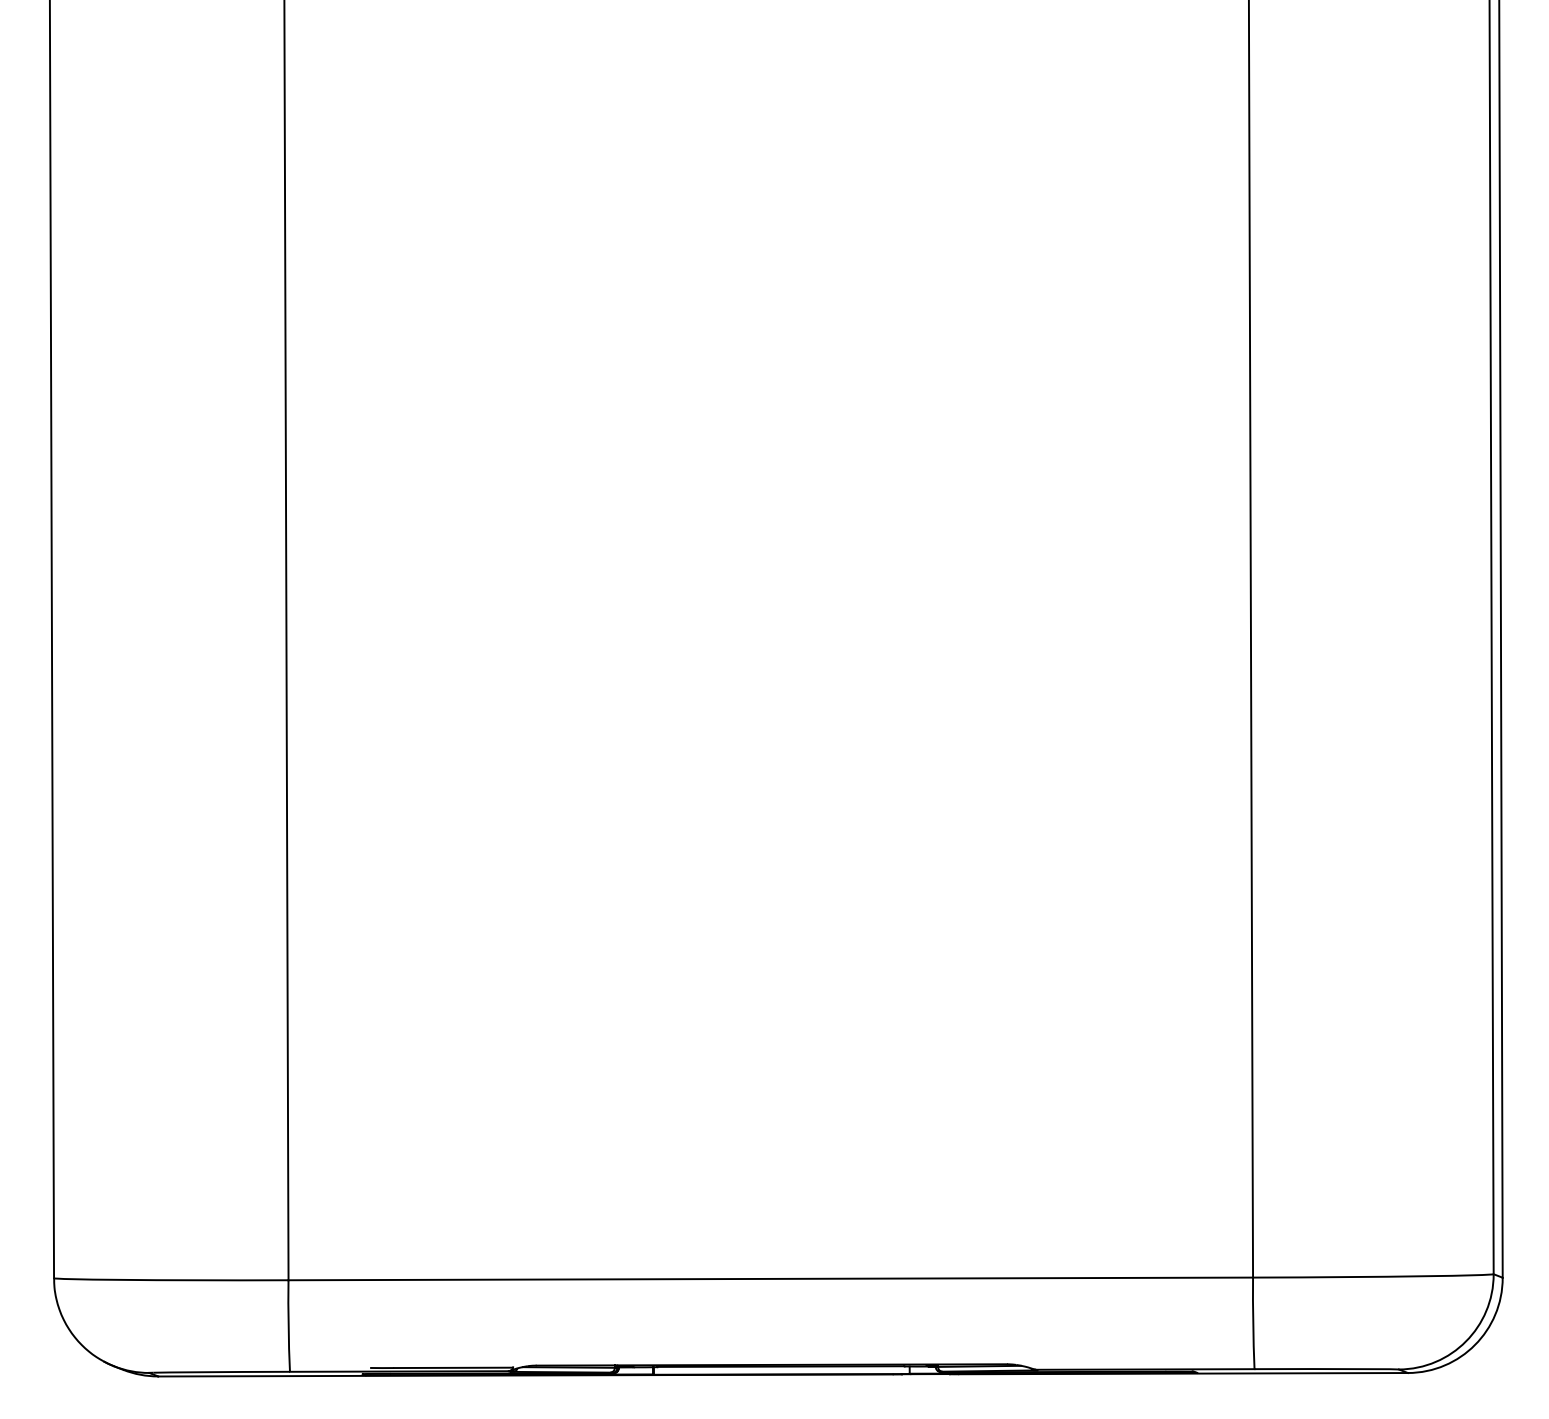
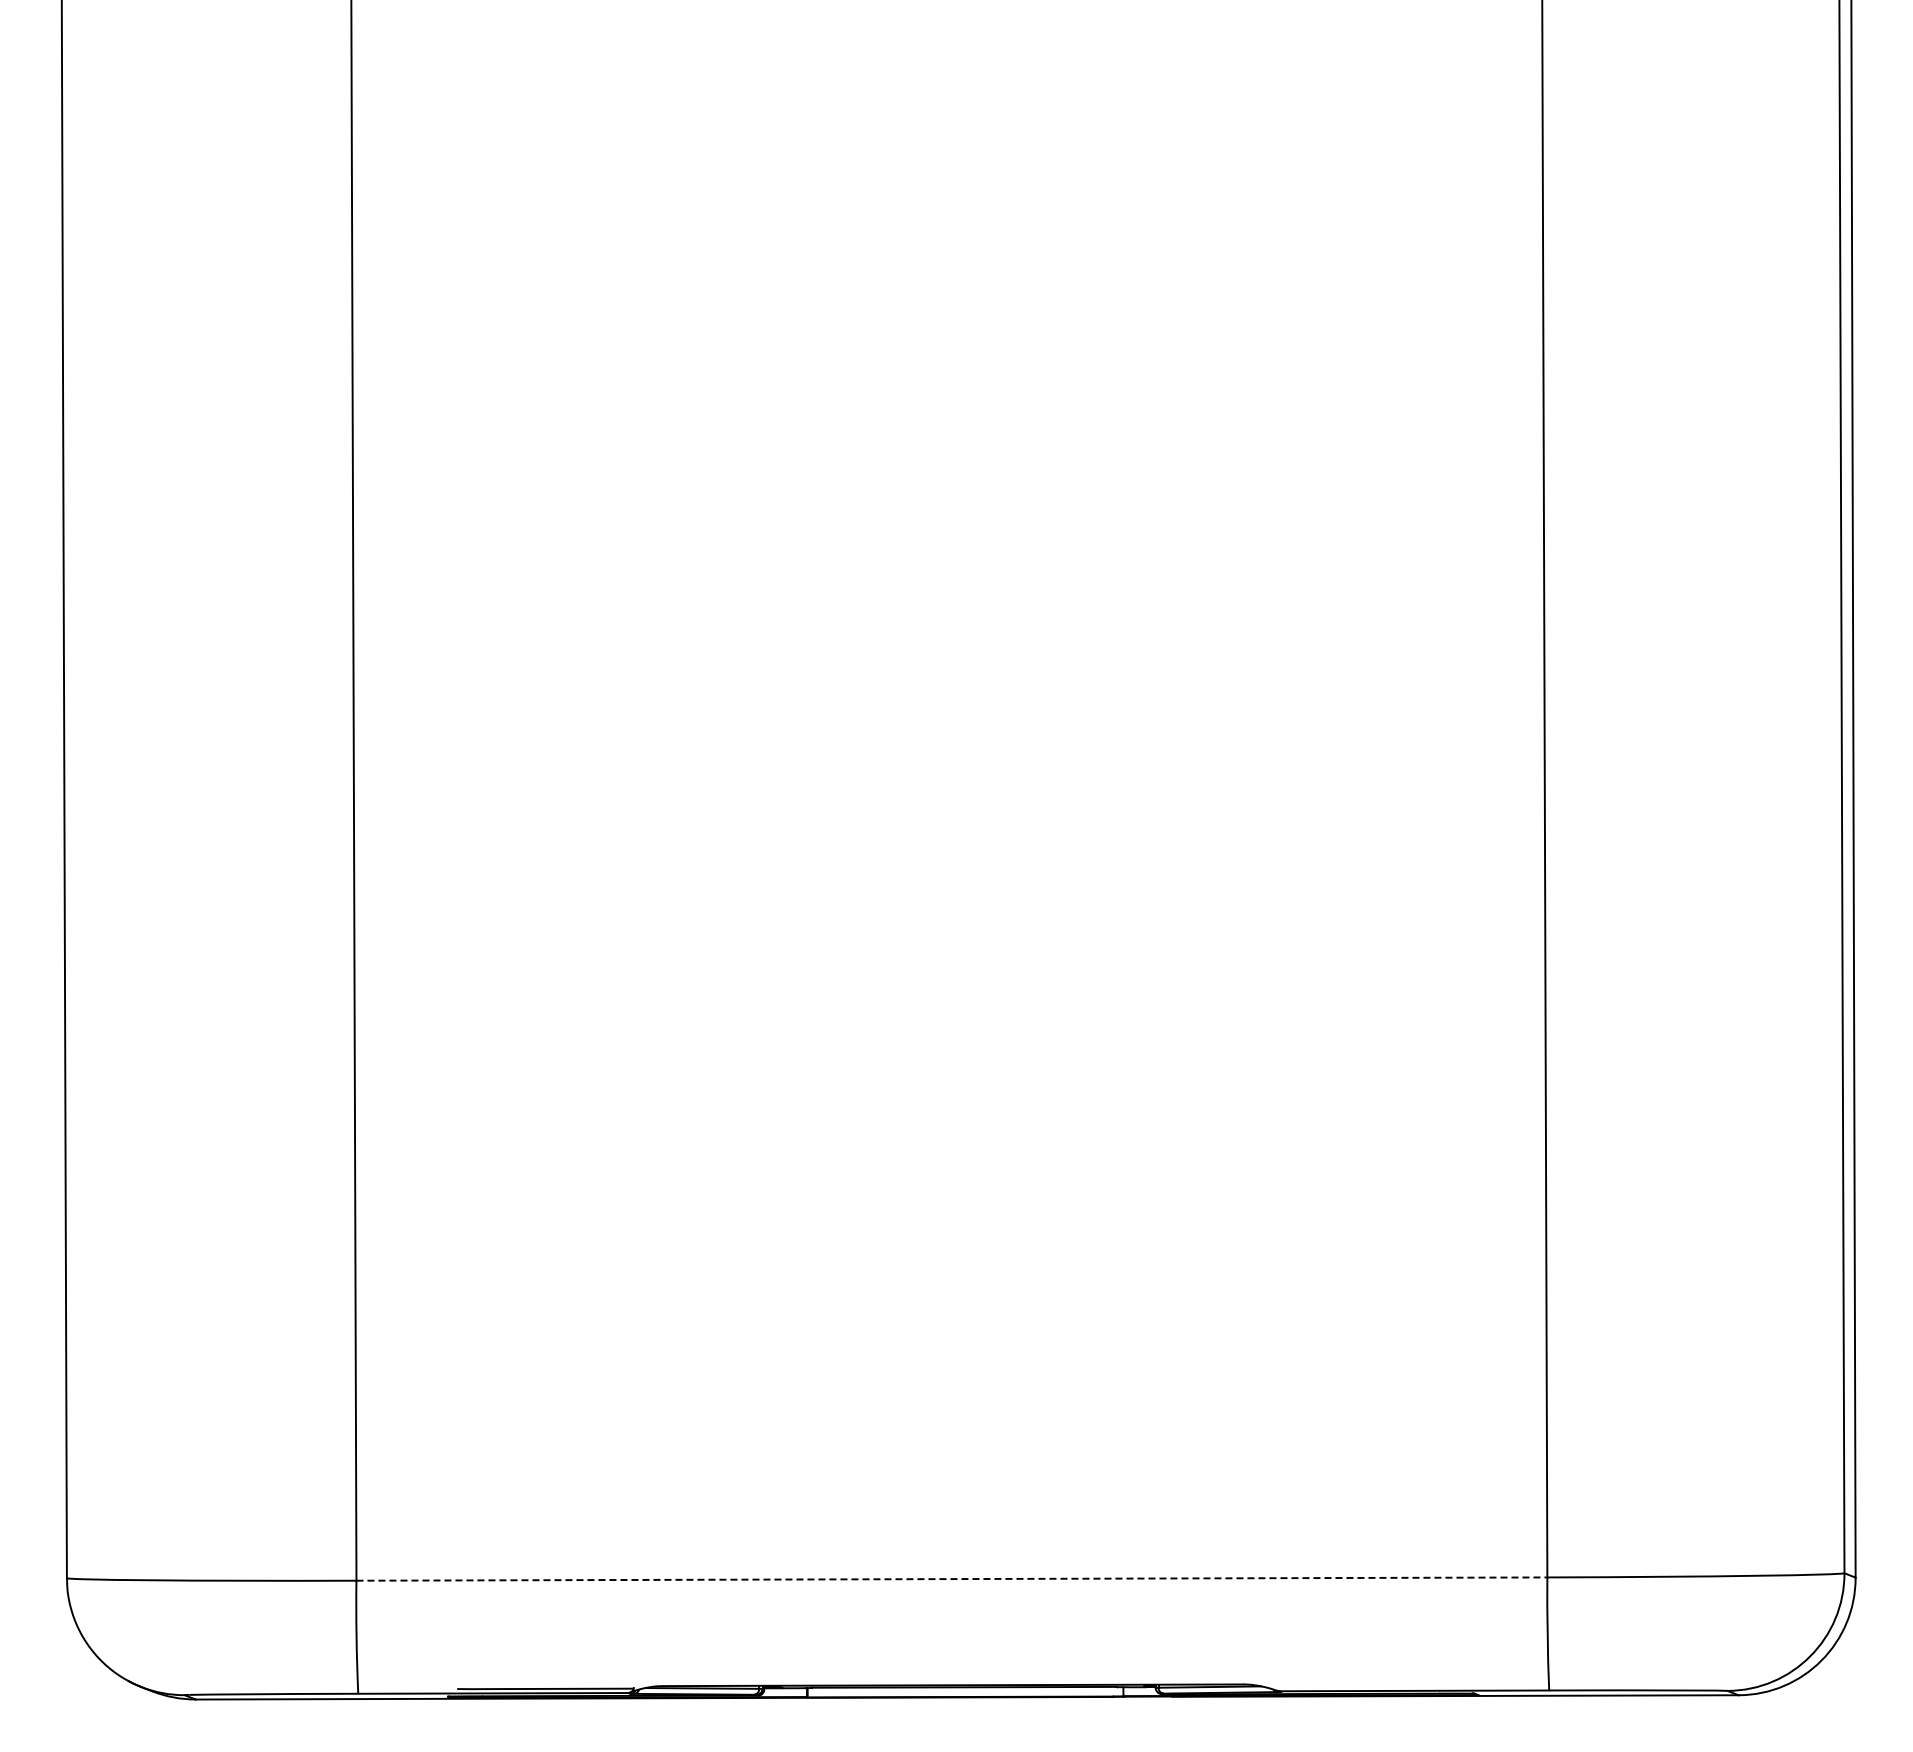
line: (771, 1279) -> (952, 1579), solid -> dashed

